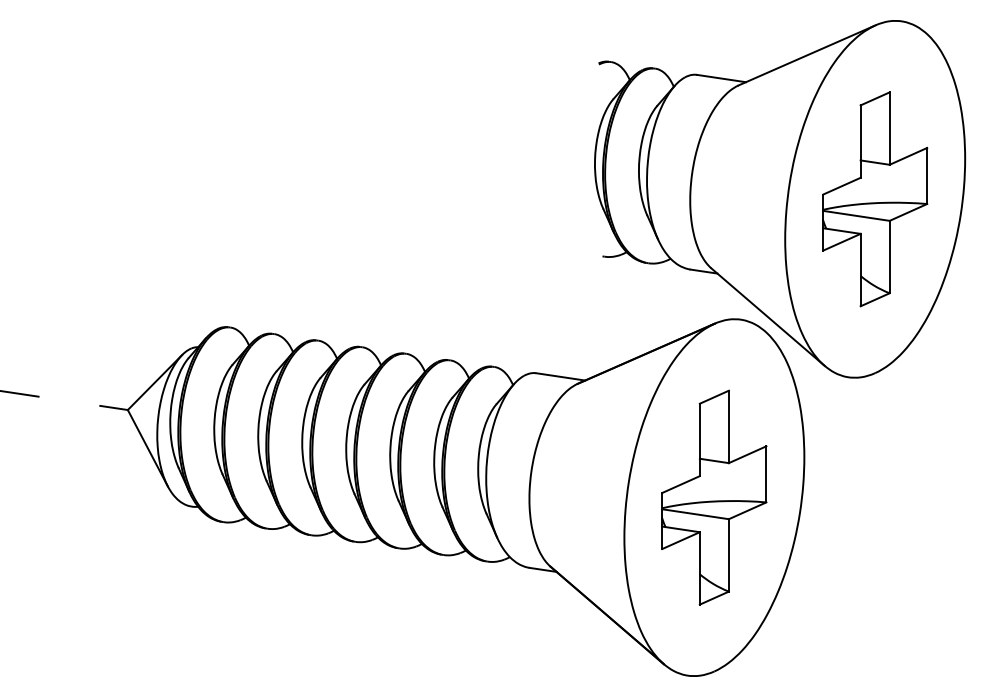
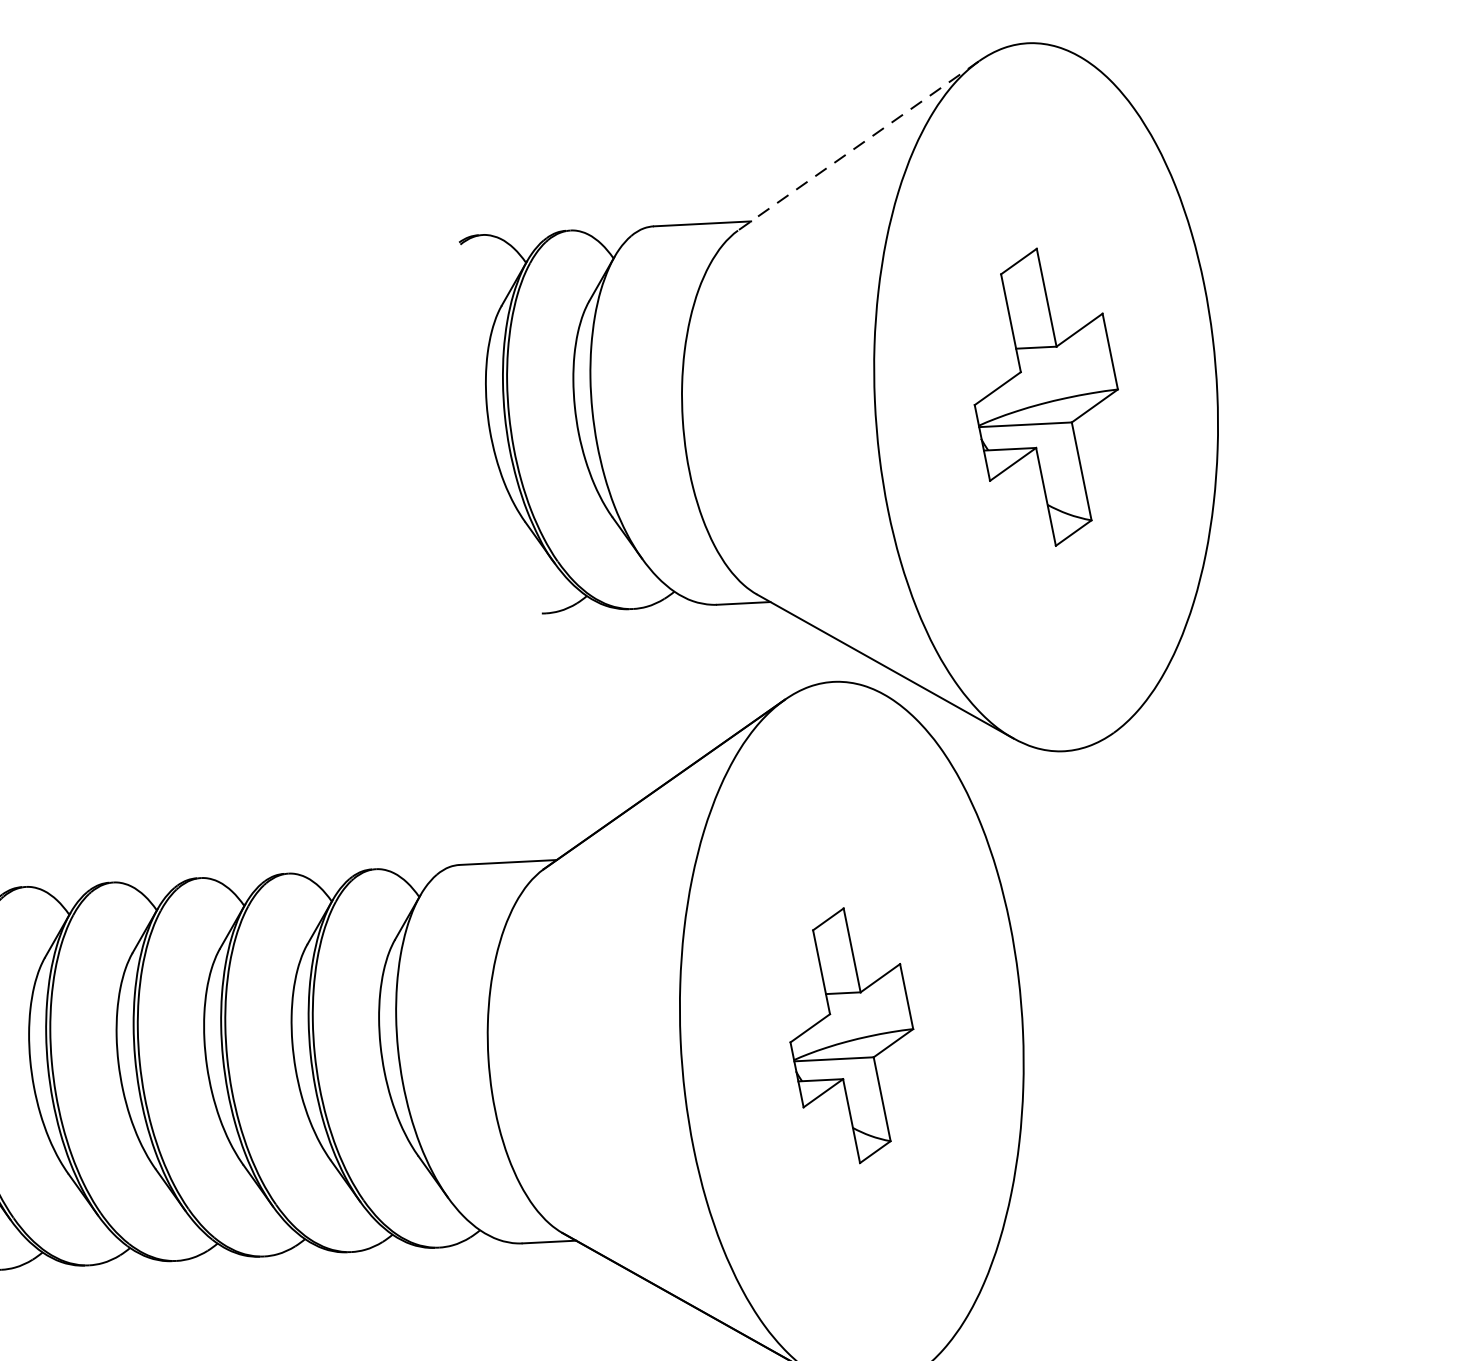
line: (807, 55) -> (859, 145), solid -> dashed
part: (875, 199) -> (1046, 397), size x0.7
part: (714, 497) -> (851, 1035), size x0.6

